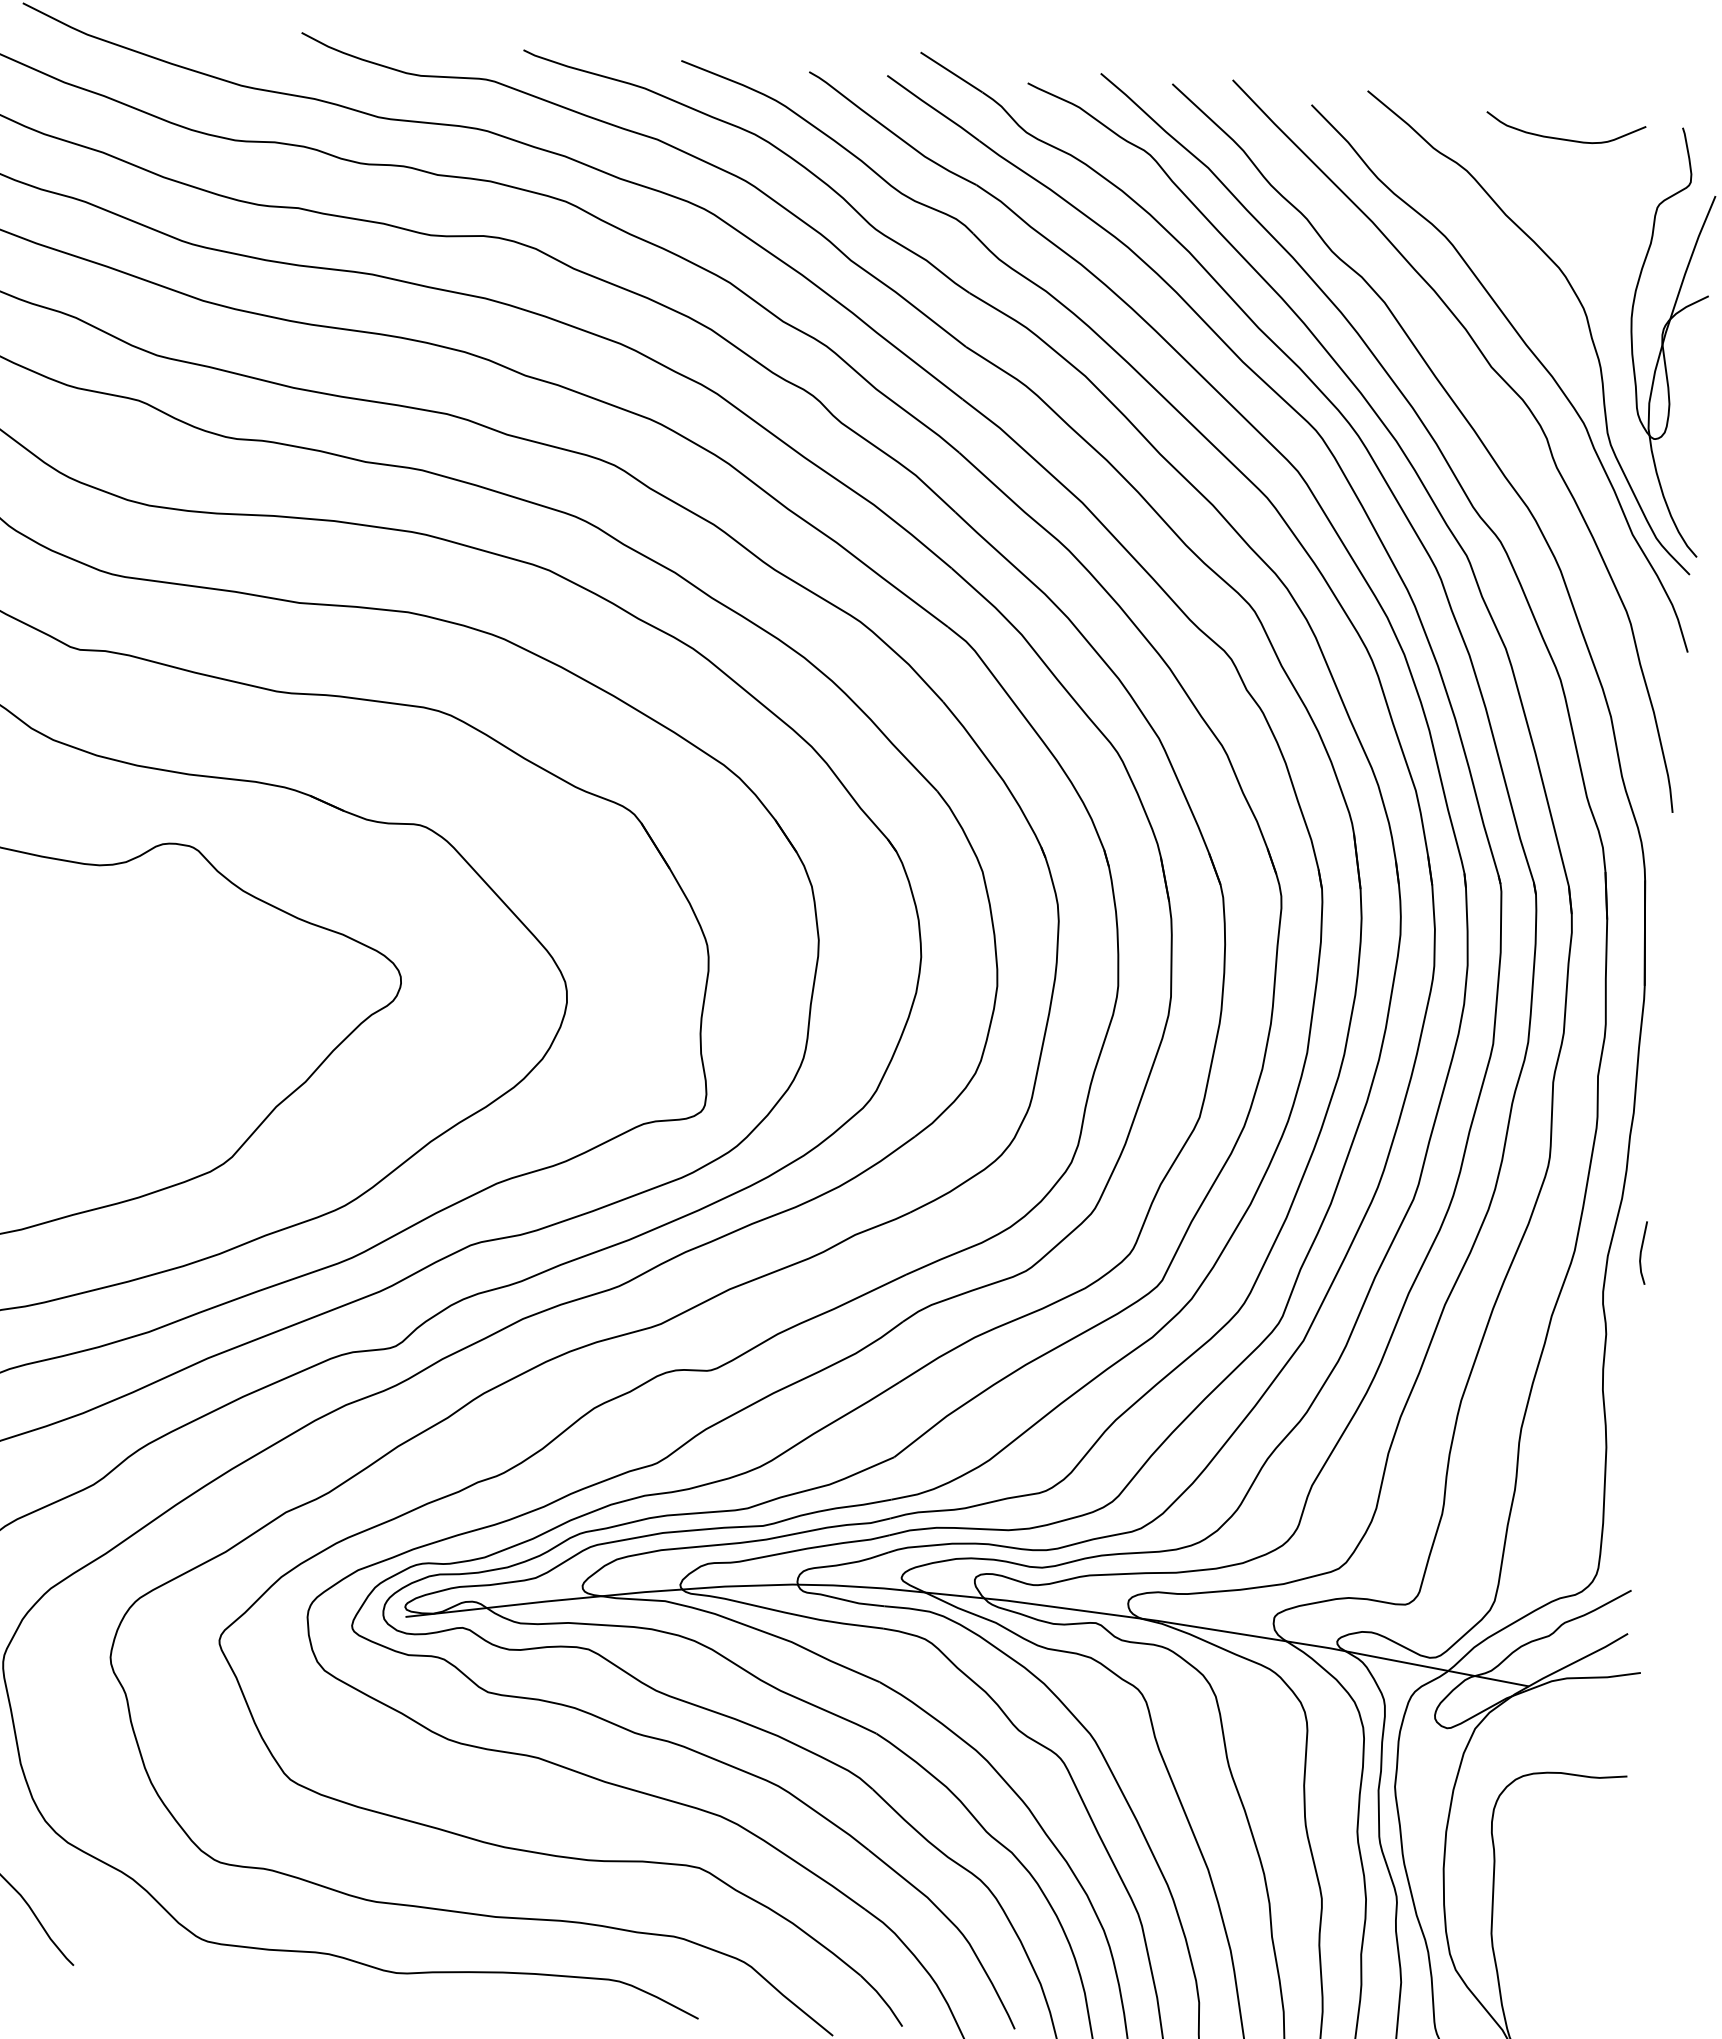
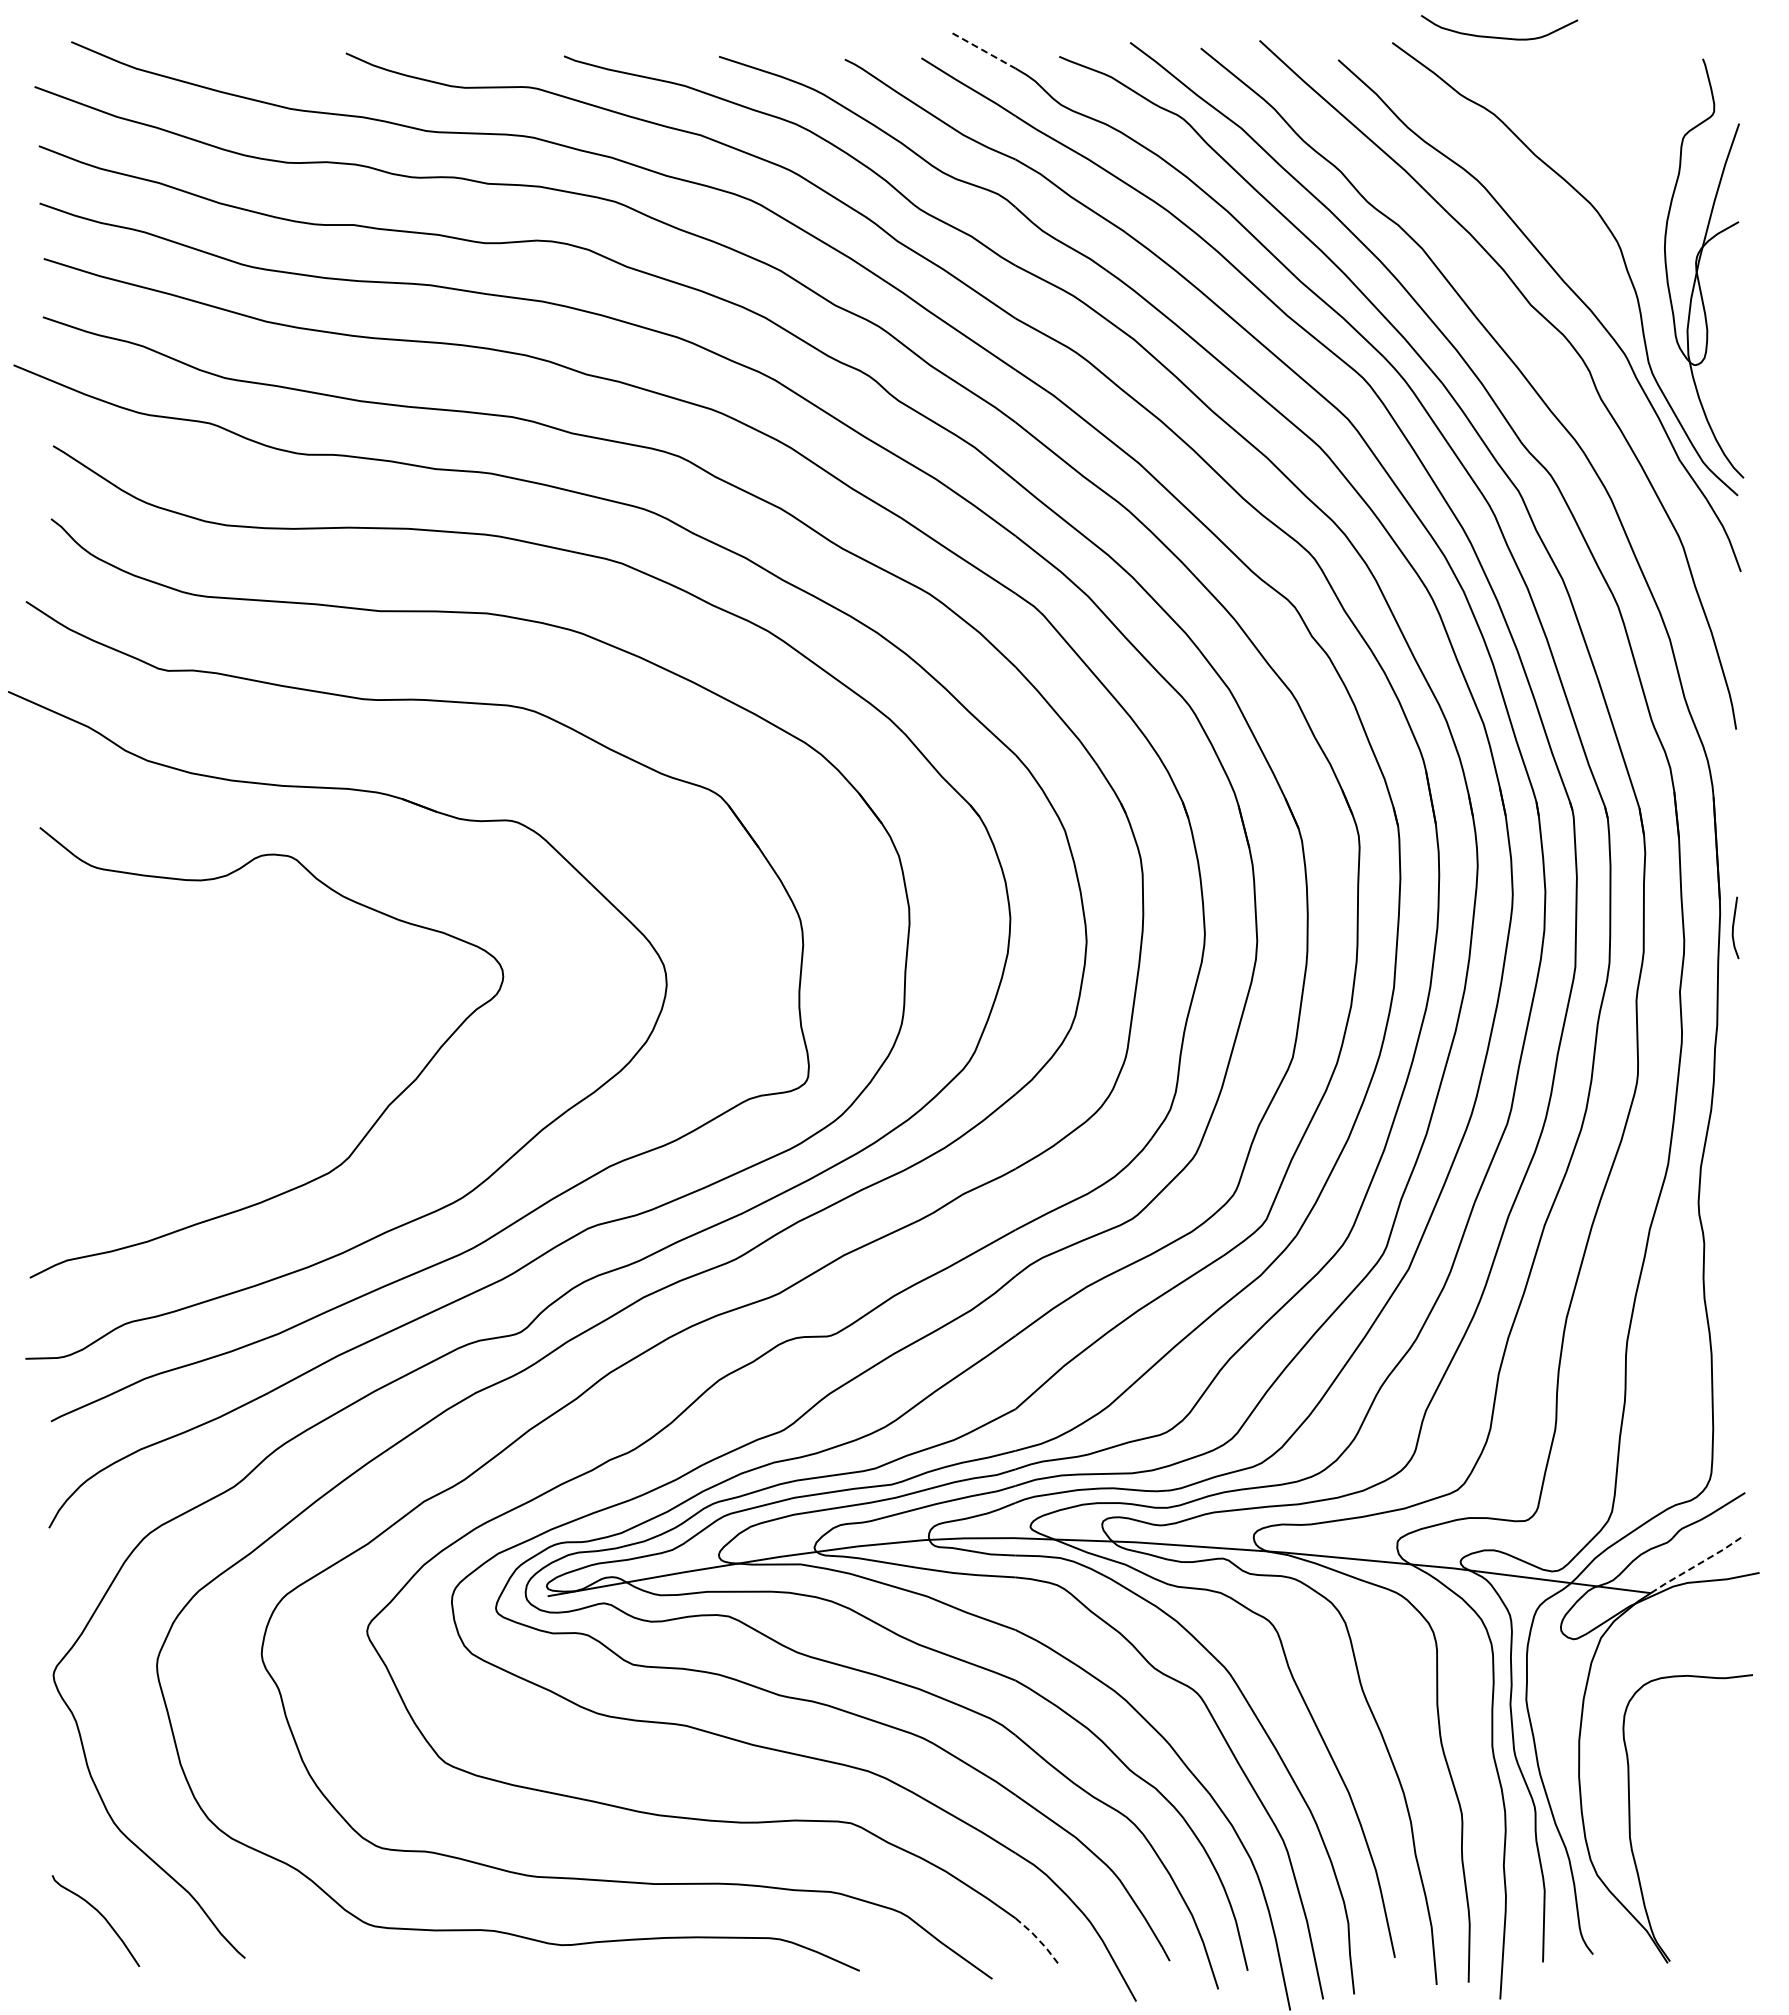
line: (951, 73) -> (984, 51), solid -> dashed
curve: (1562, 138) -> (1496, 36), moved
line: (1641, 1252) -> (1733, 927), moved
line: (1579, 1660) -> (1698, 1564), solid -> dashed
line: (883, 1999) -> (1039, 1940), solid -> dashed

